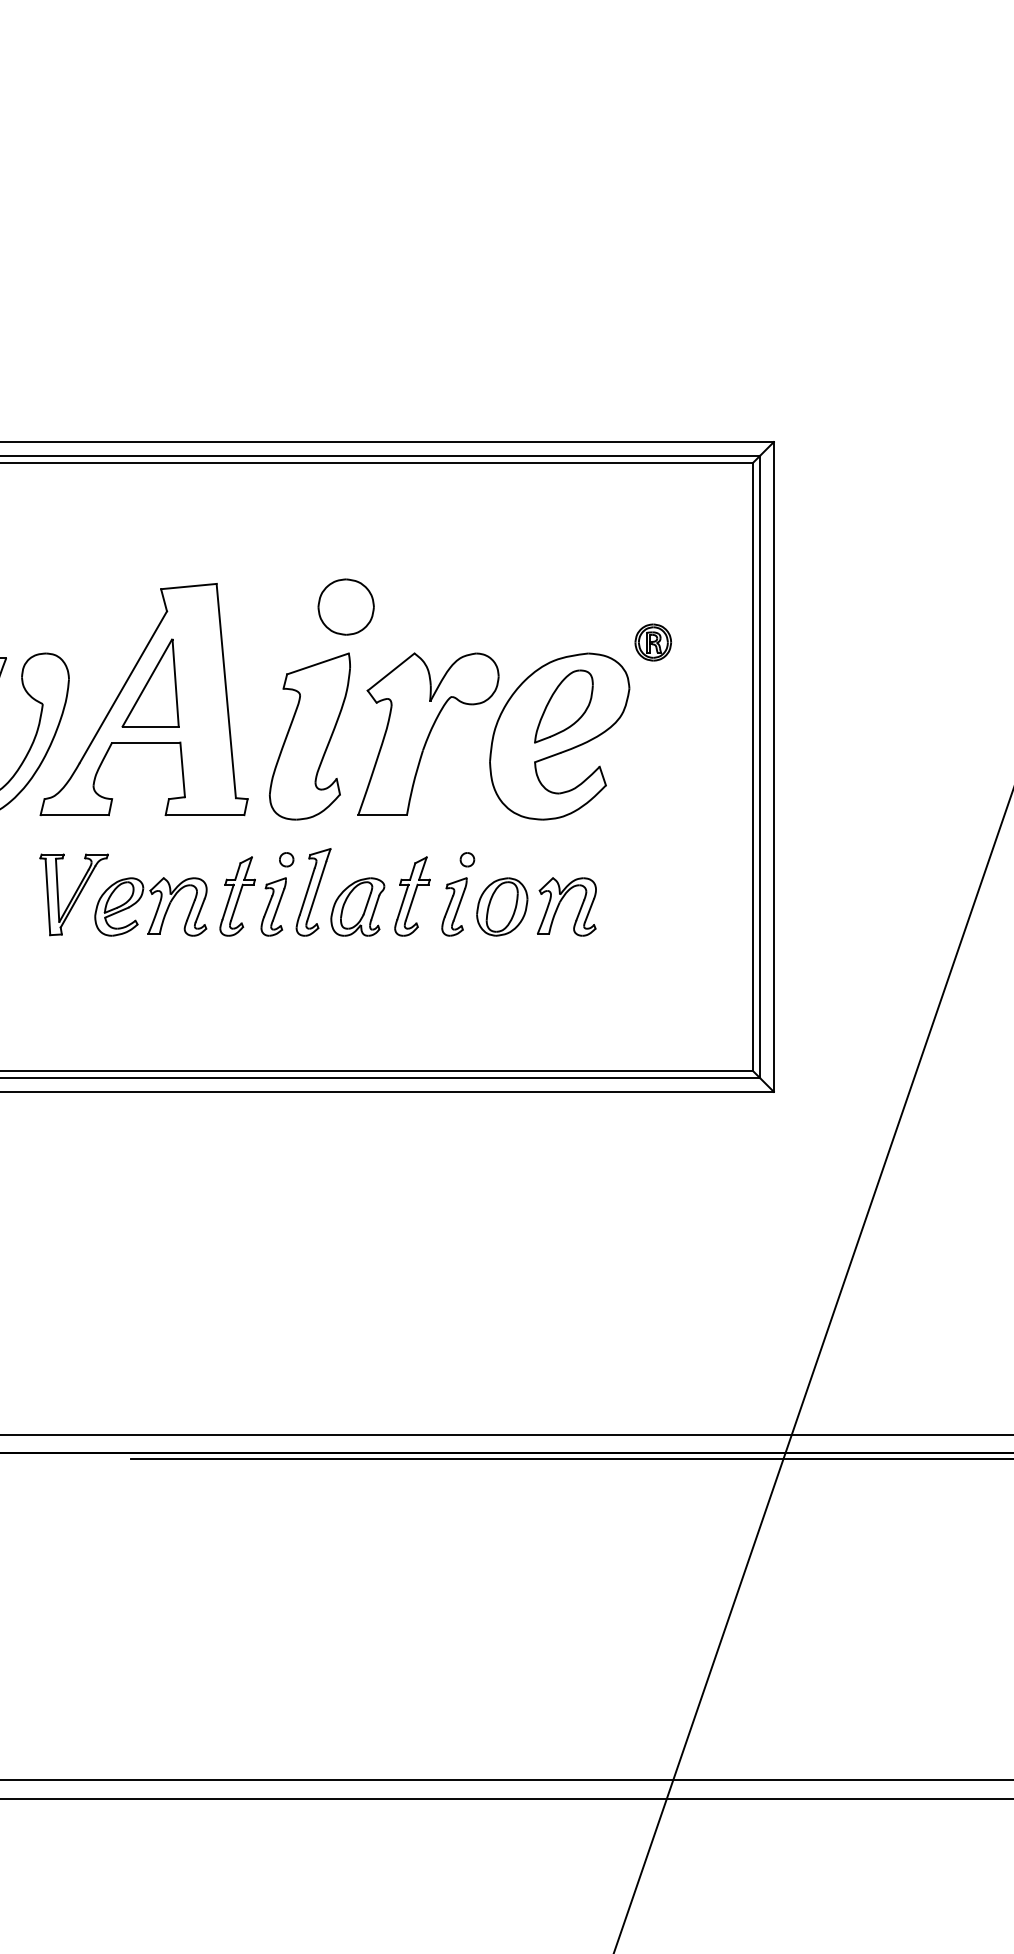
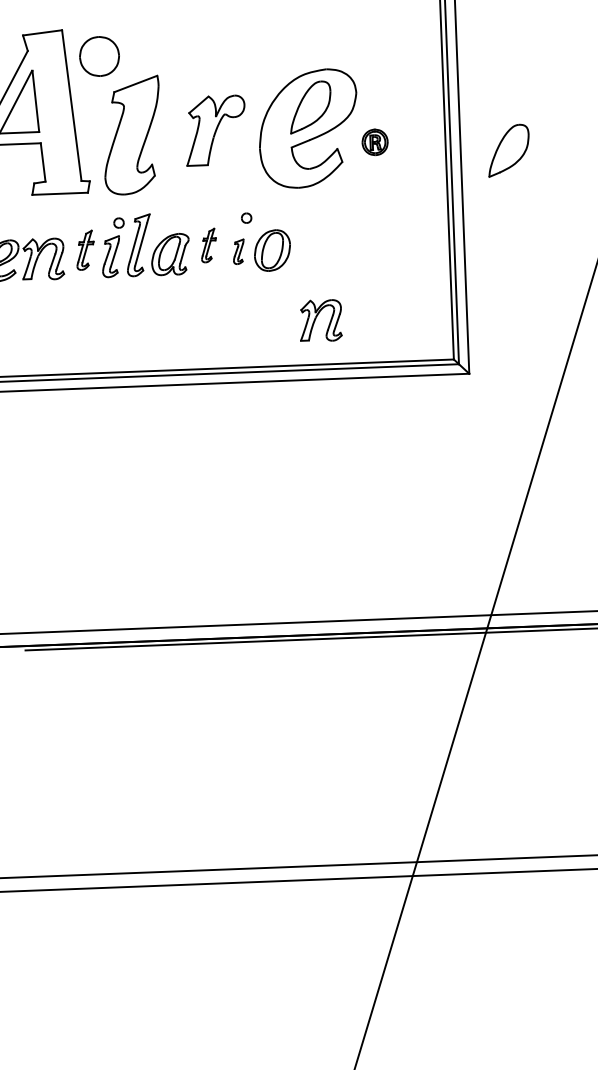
part: (345, 606) -> (99, 56), moved
part: (653, 642) -> (375, 142), moved
part: (428, 733) -> (215, 130), size x0.6
part: (841, 778) -> (508, 150), added
part: (237, 896) -> (85, 250), size x0.7
part: (412, 896) -> (208, 245), size x0.6
part: (560, 903) -> (316, 318), moved
part: (454, 906) -> (238, 251), size x0.6

